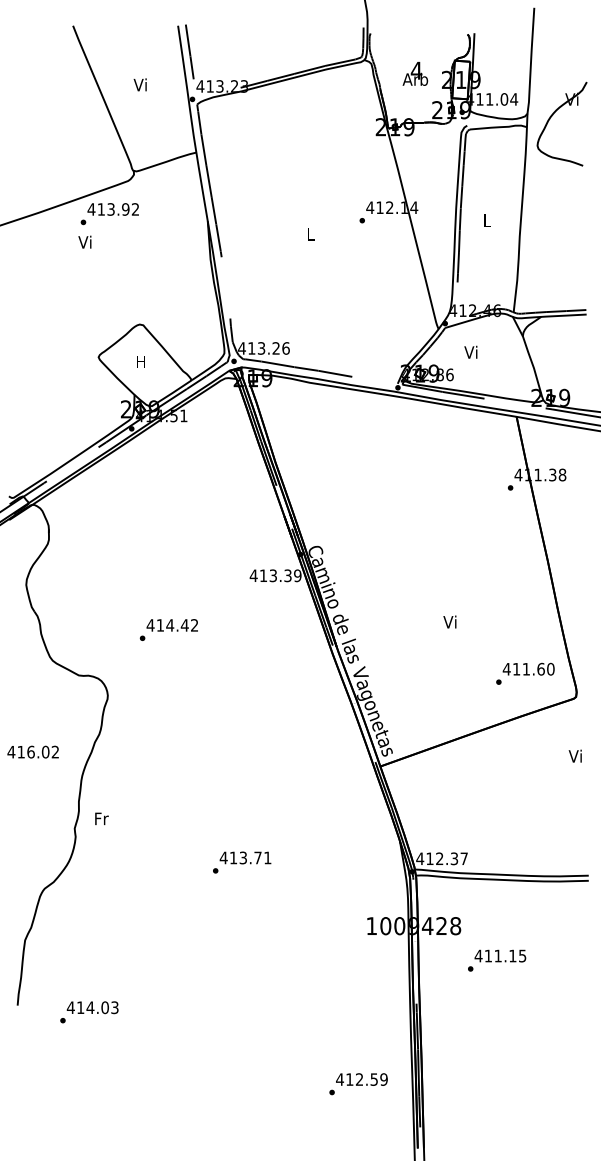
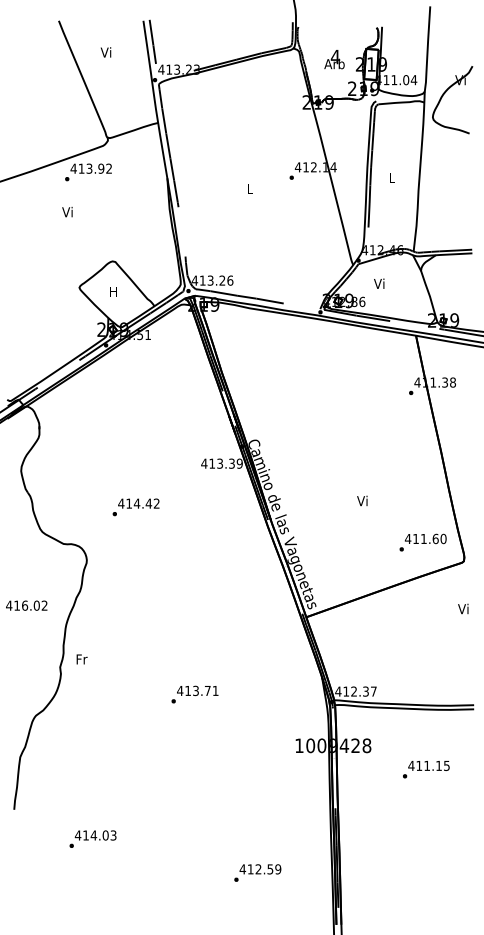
text: (139, 84) -> (105, 52), moved
text: (85, 242) -> (67, 212), moved
text: (497, 960) -> (426, 769), moved
text: (88, 1011) -> (92, 838), moved
text: (358, 1083) -> (257, 872), moved

